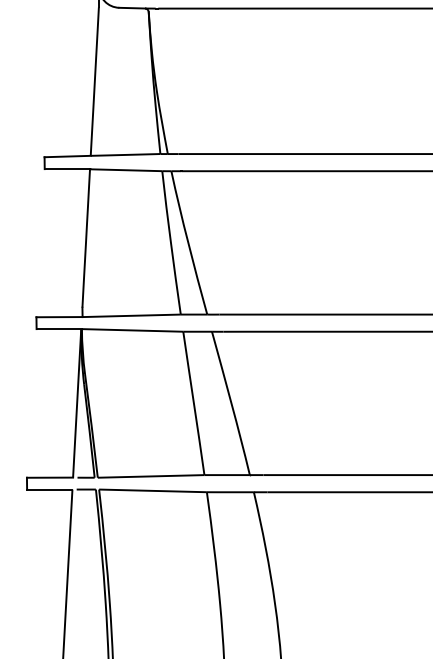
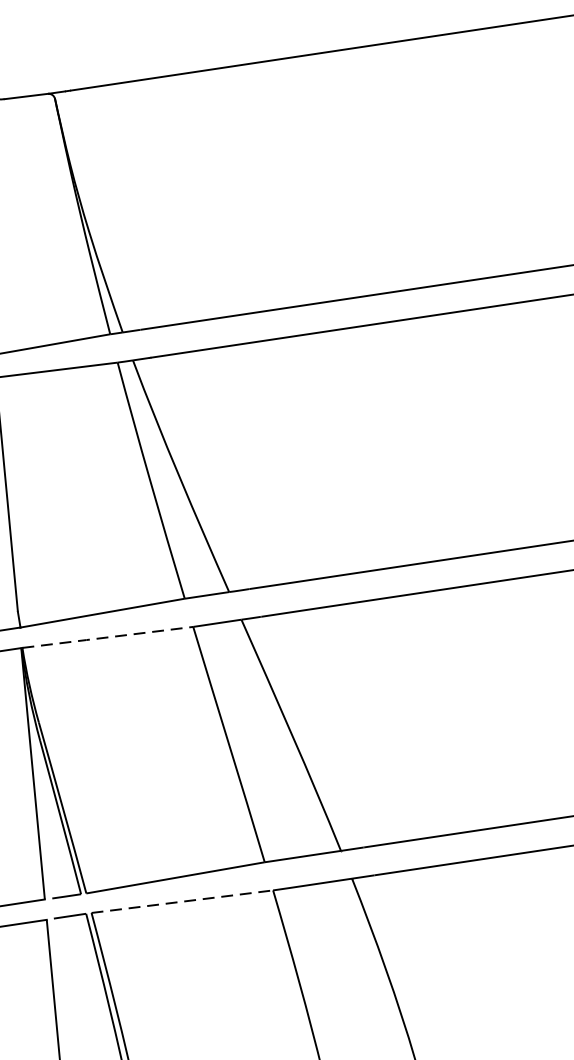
line: (131, 330) -> (105, 637), solid -> dashed
line: (152, 490) -> (181, 901), solid -> dashed

